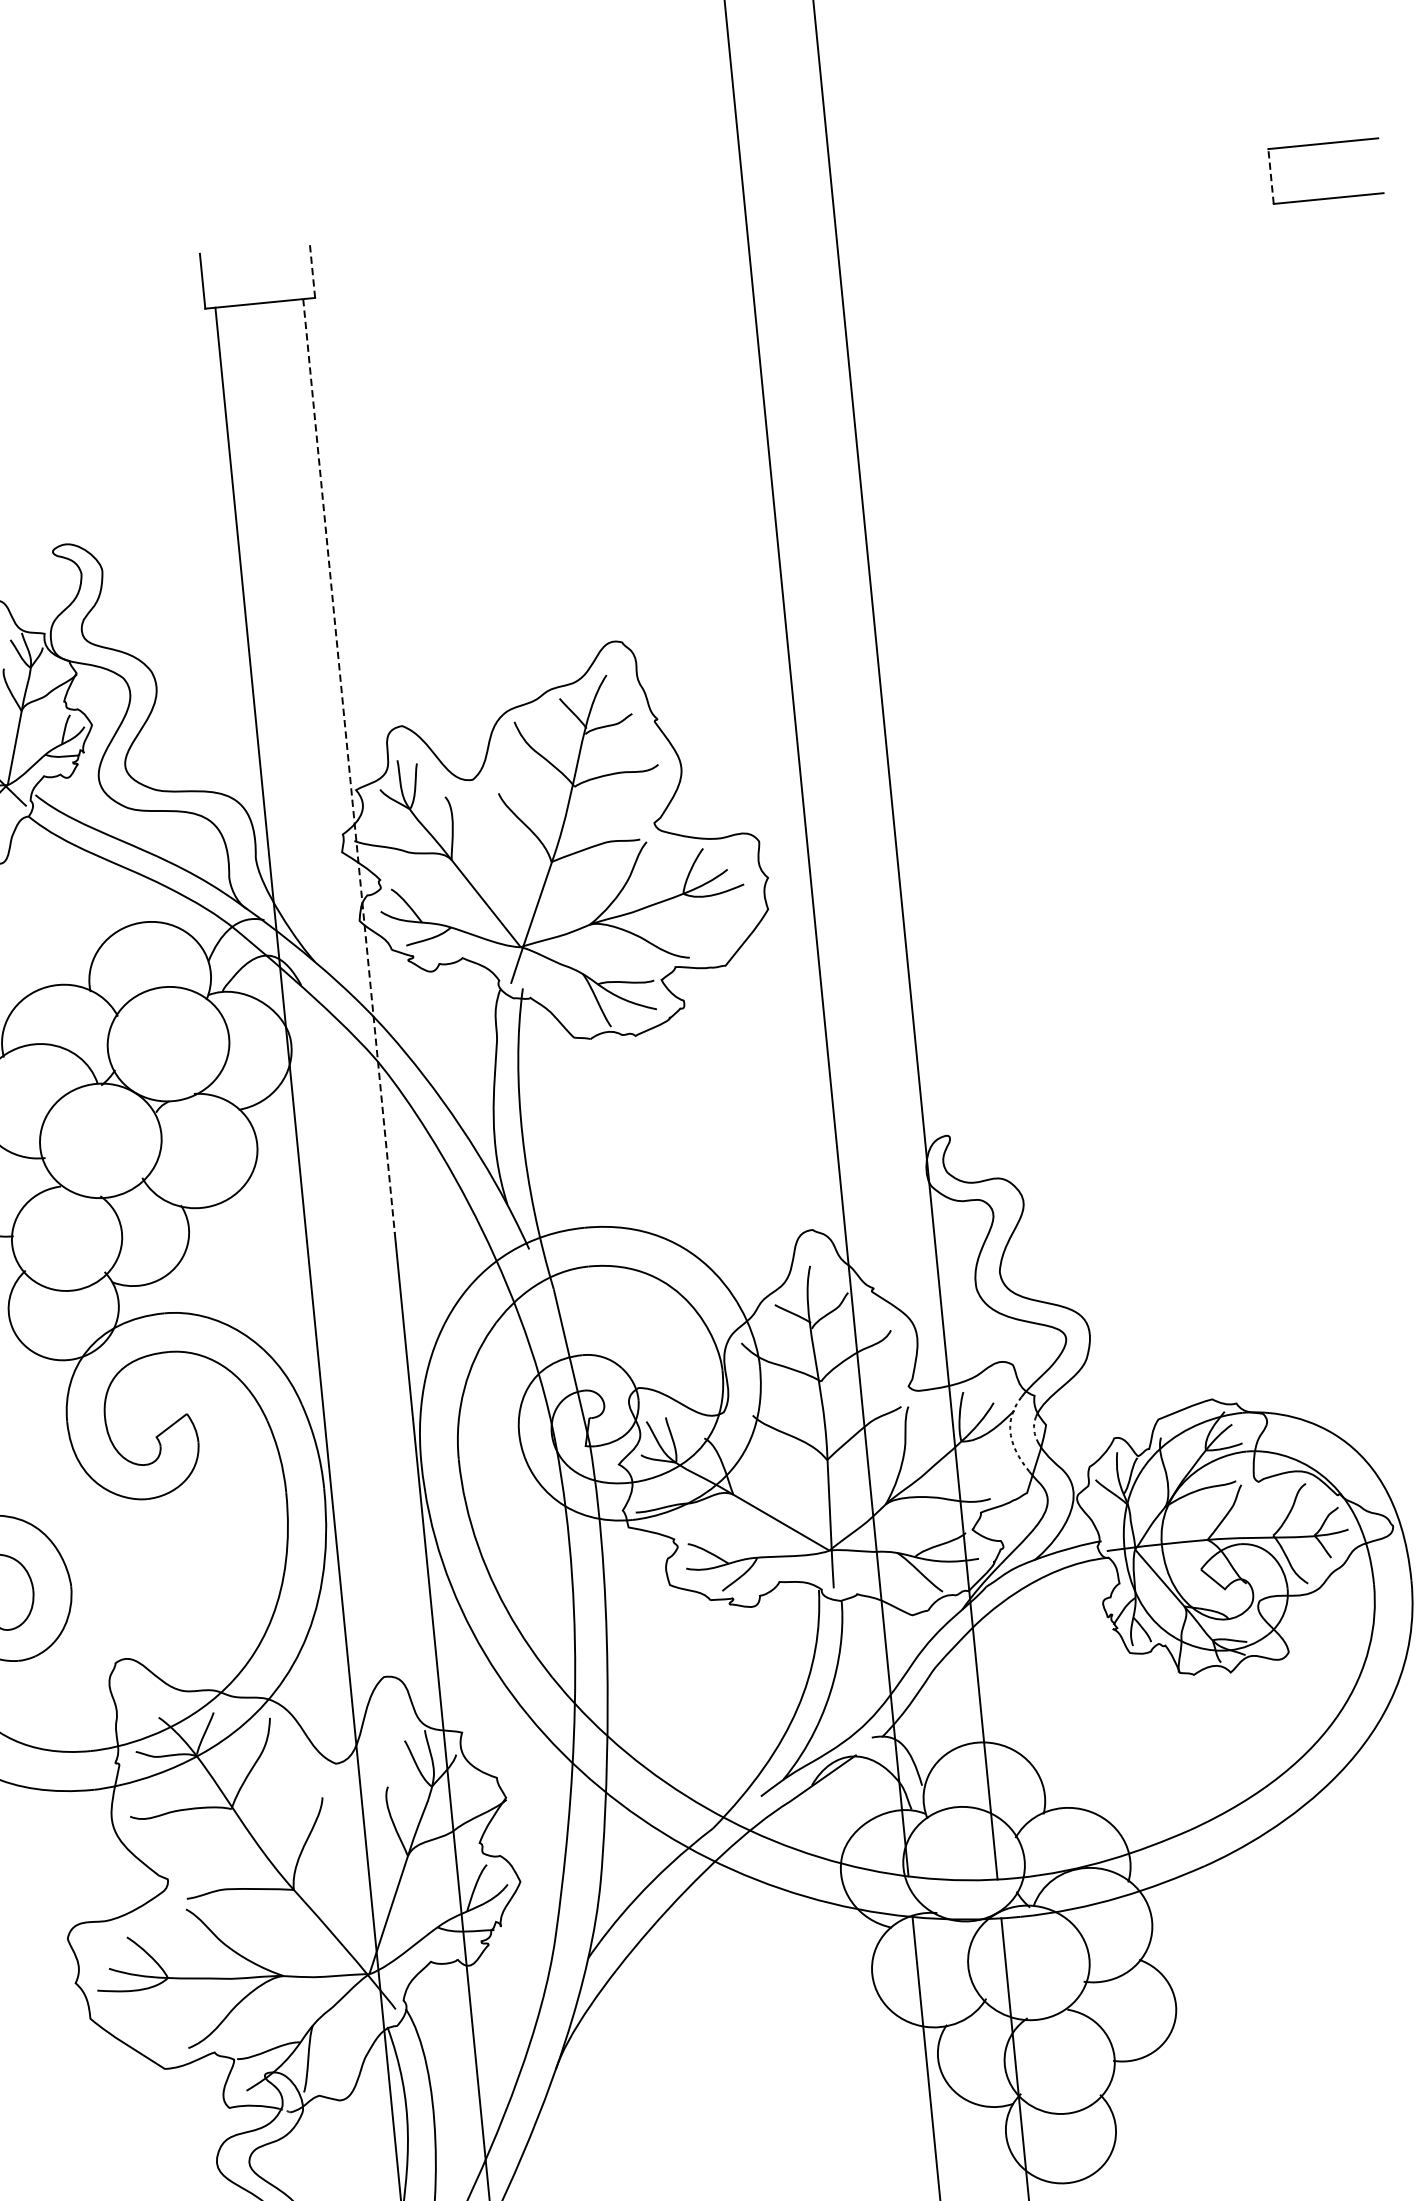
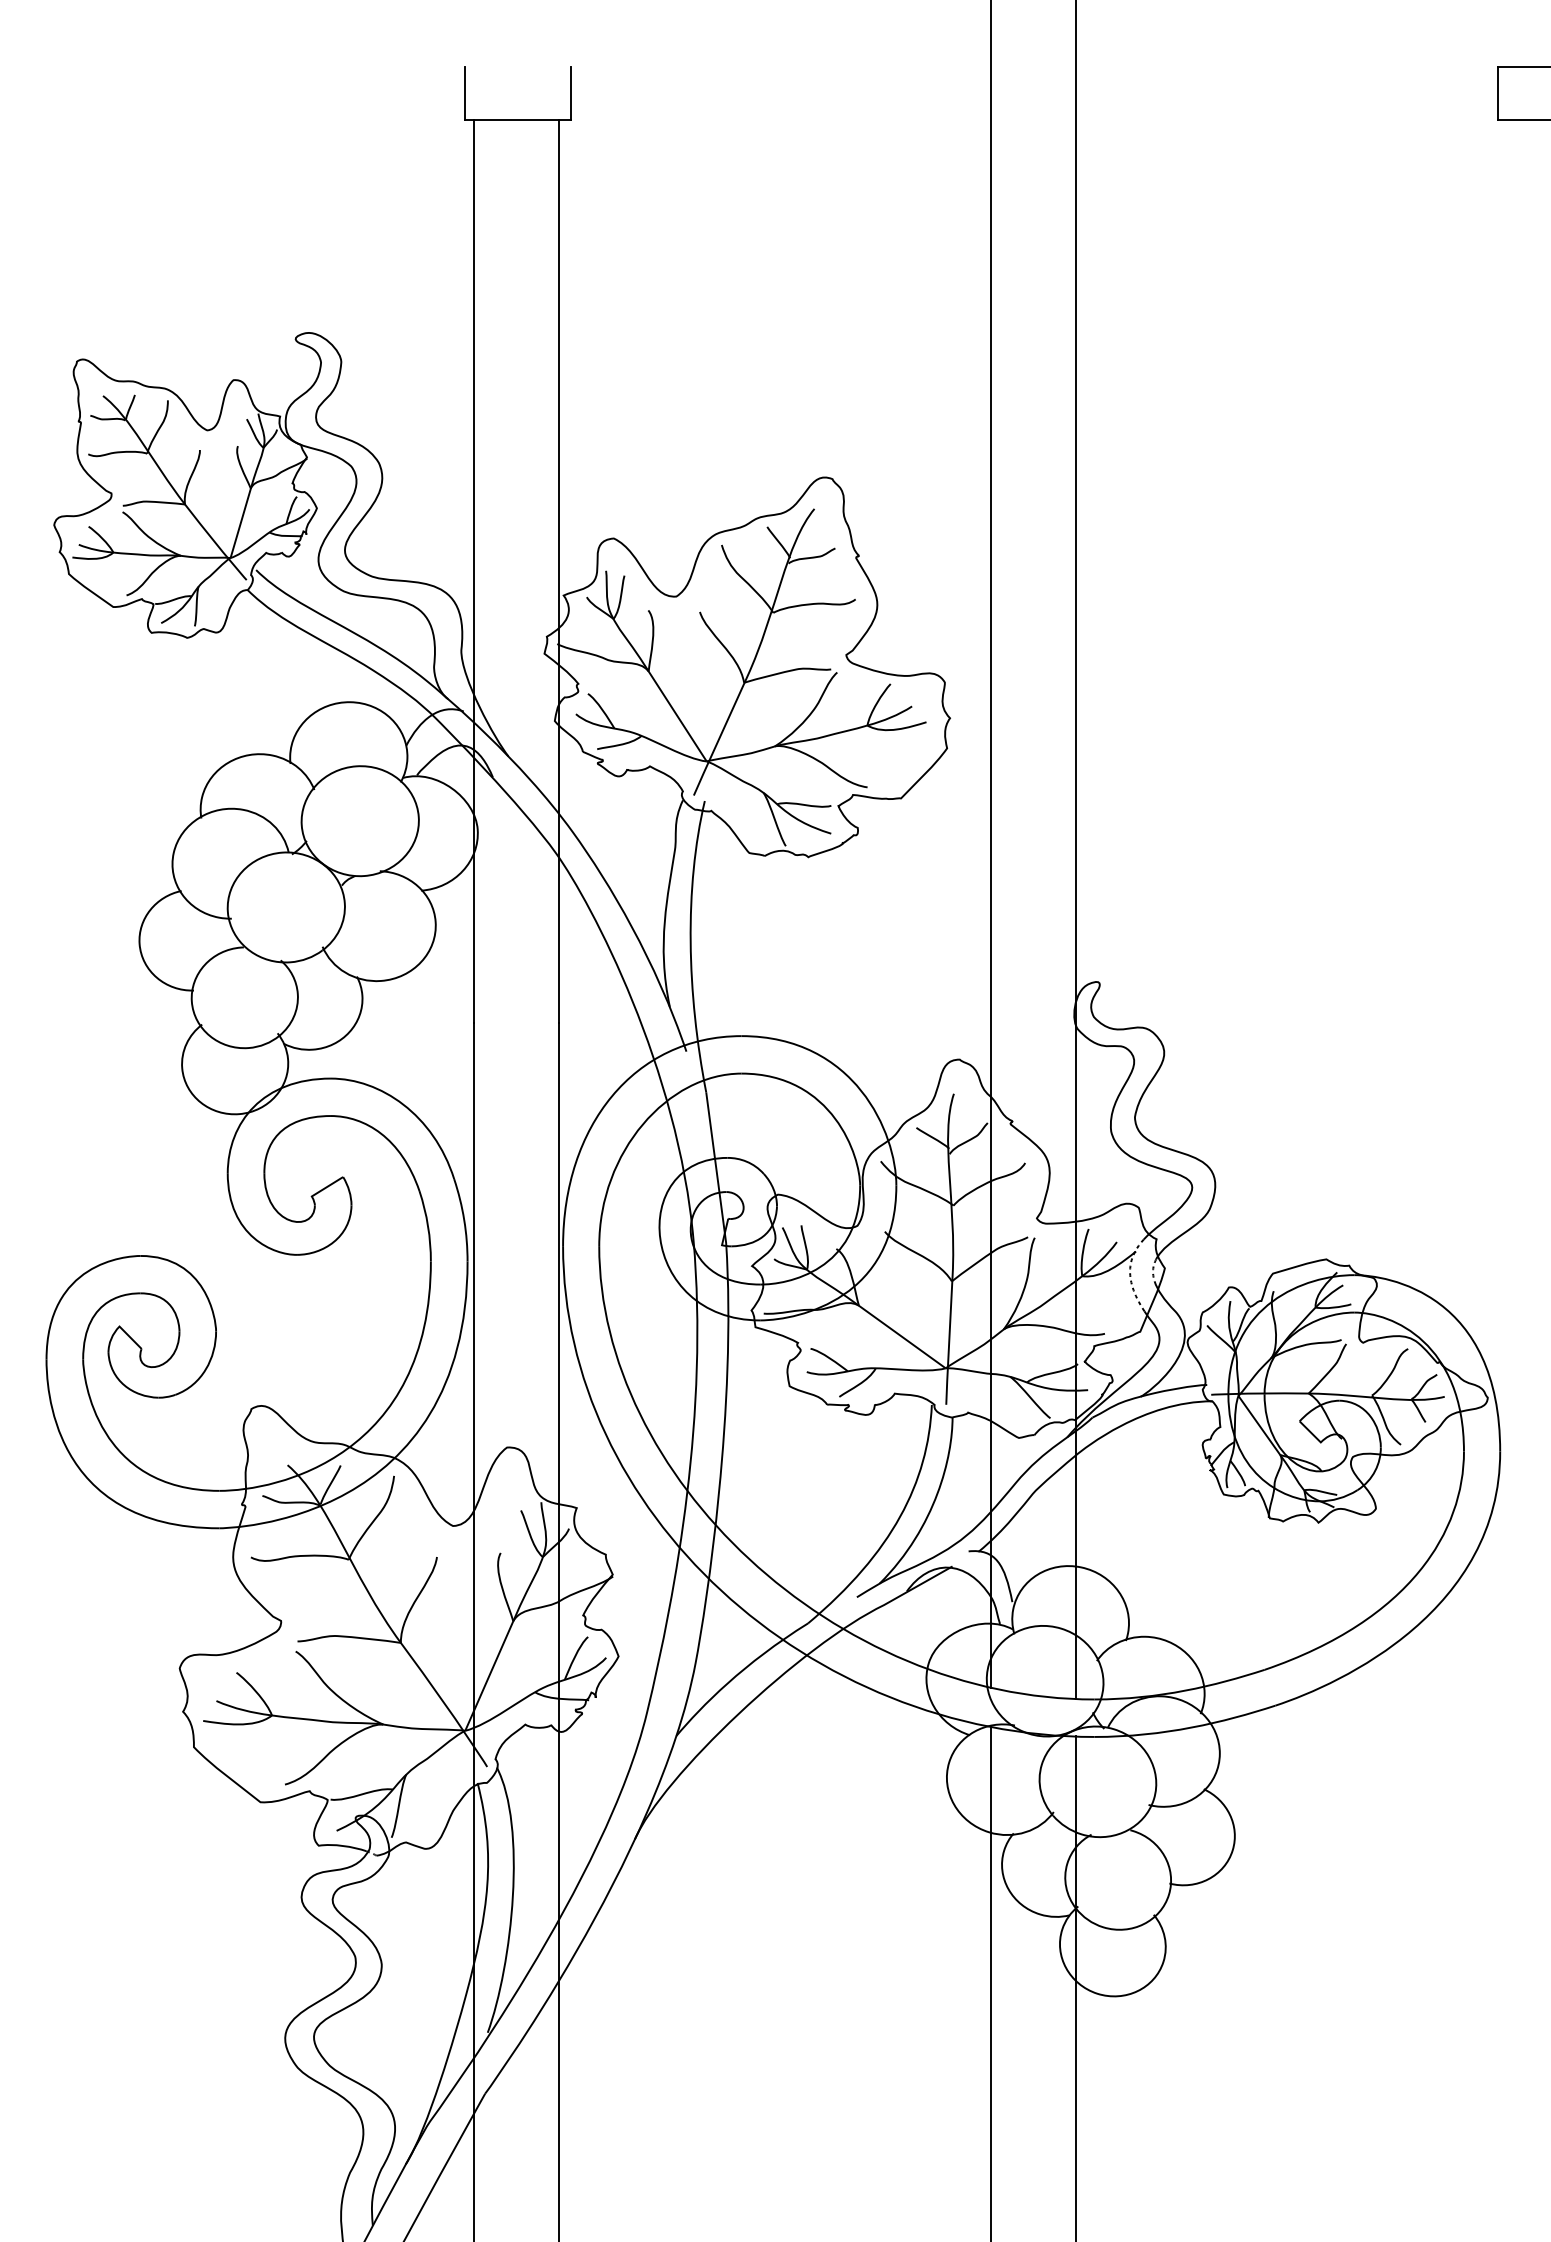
line: (1270, 176) -> (1497, 93), dashed -> solid
line: (312, 270) -> (570, 93), dashed -> solid
line: (349, 766) -> (559, 572), dashed -> solid

